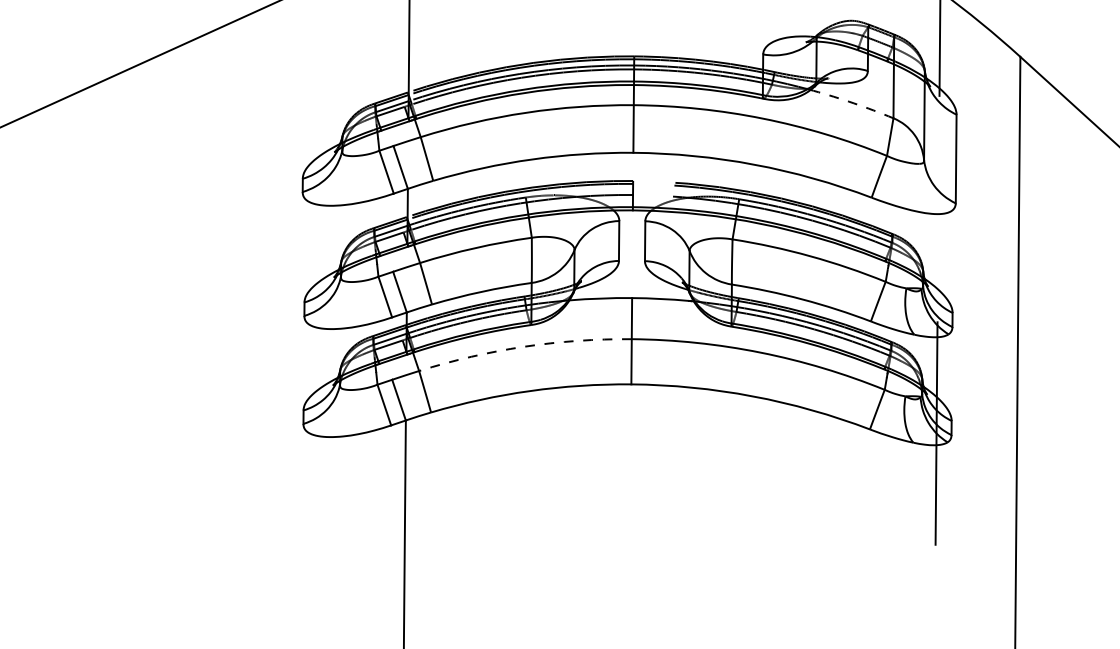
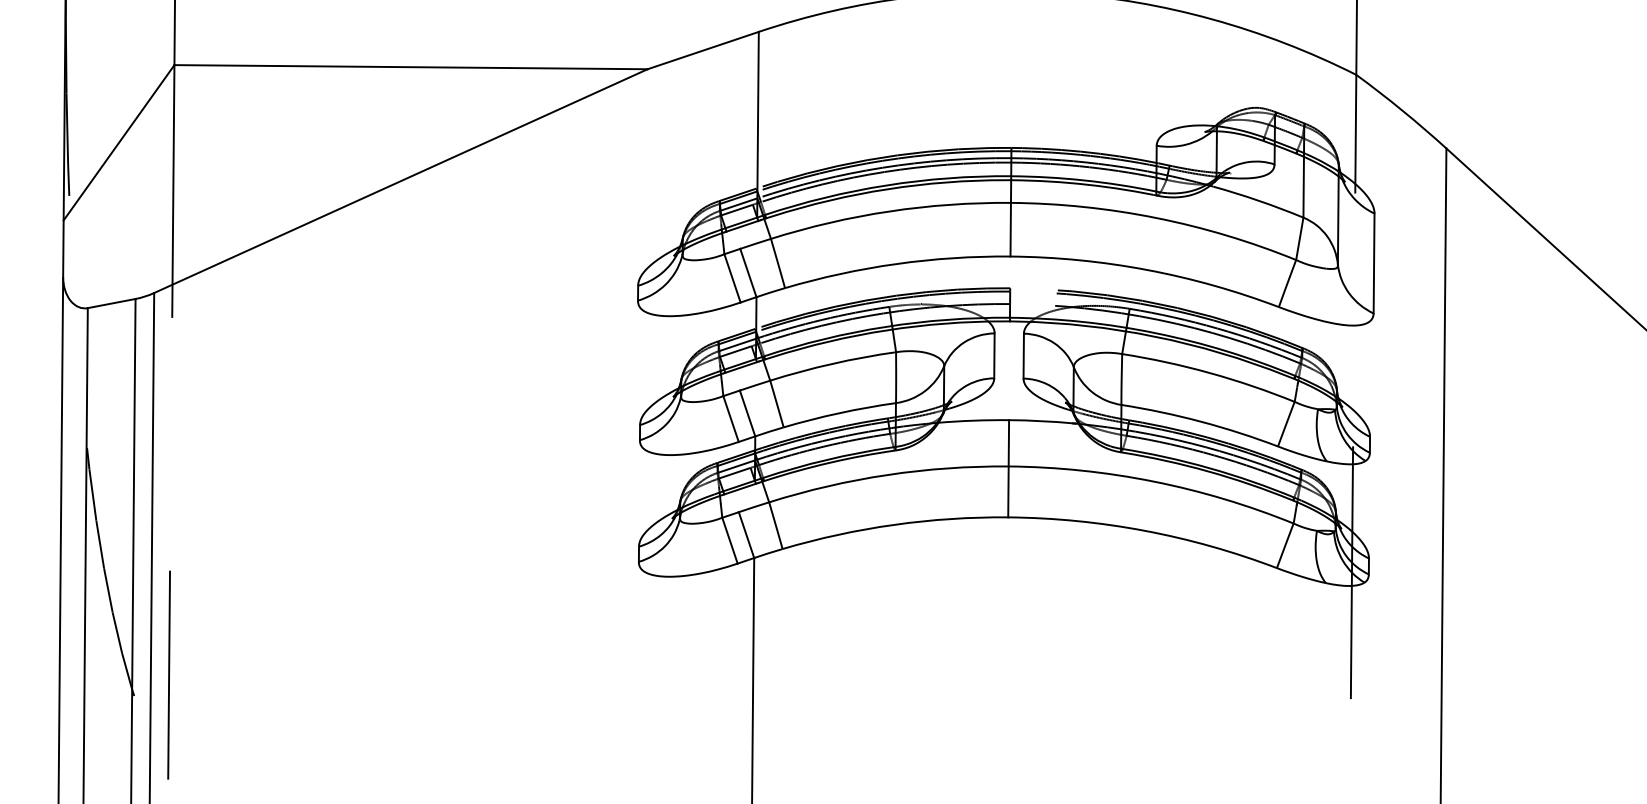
arc: (853, 103) -> (1258, 200), dashed -> solid
arc: (524, 347) -> (887, 475), dashed -> solid

